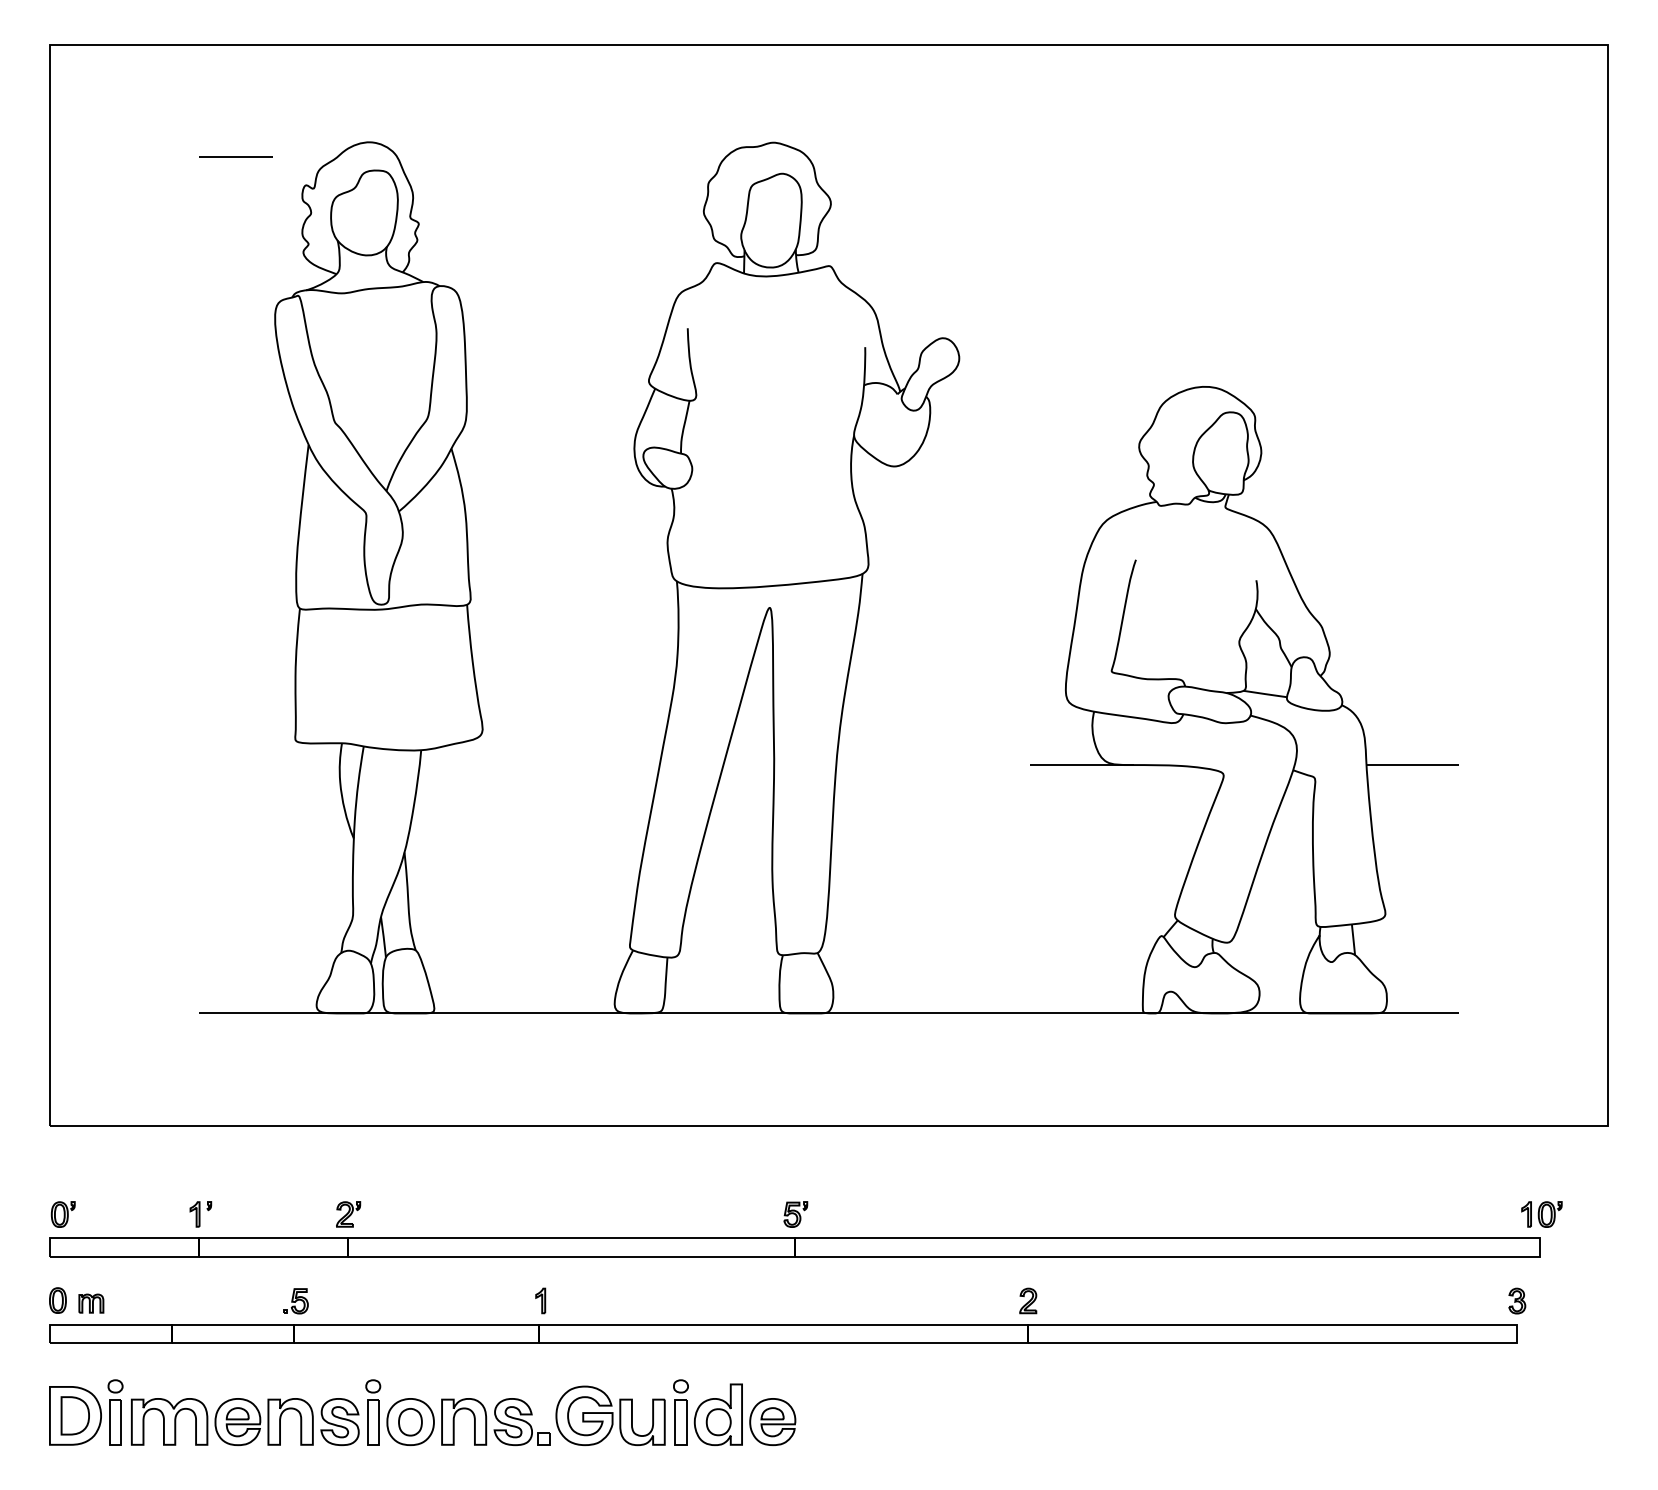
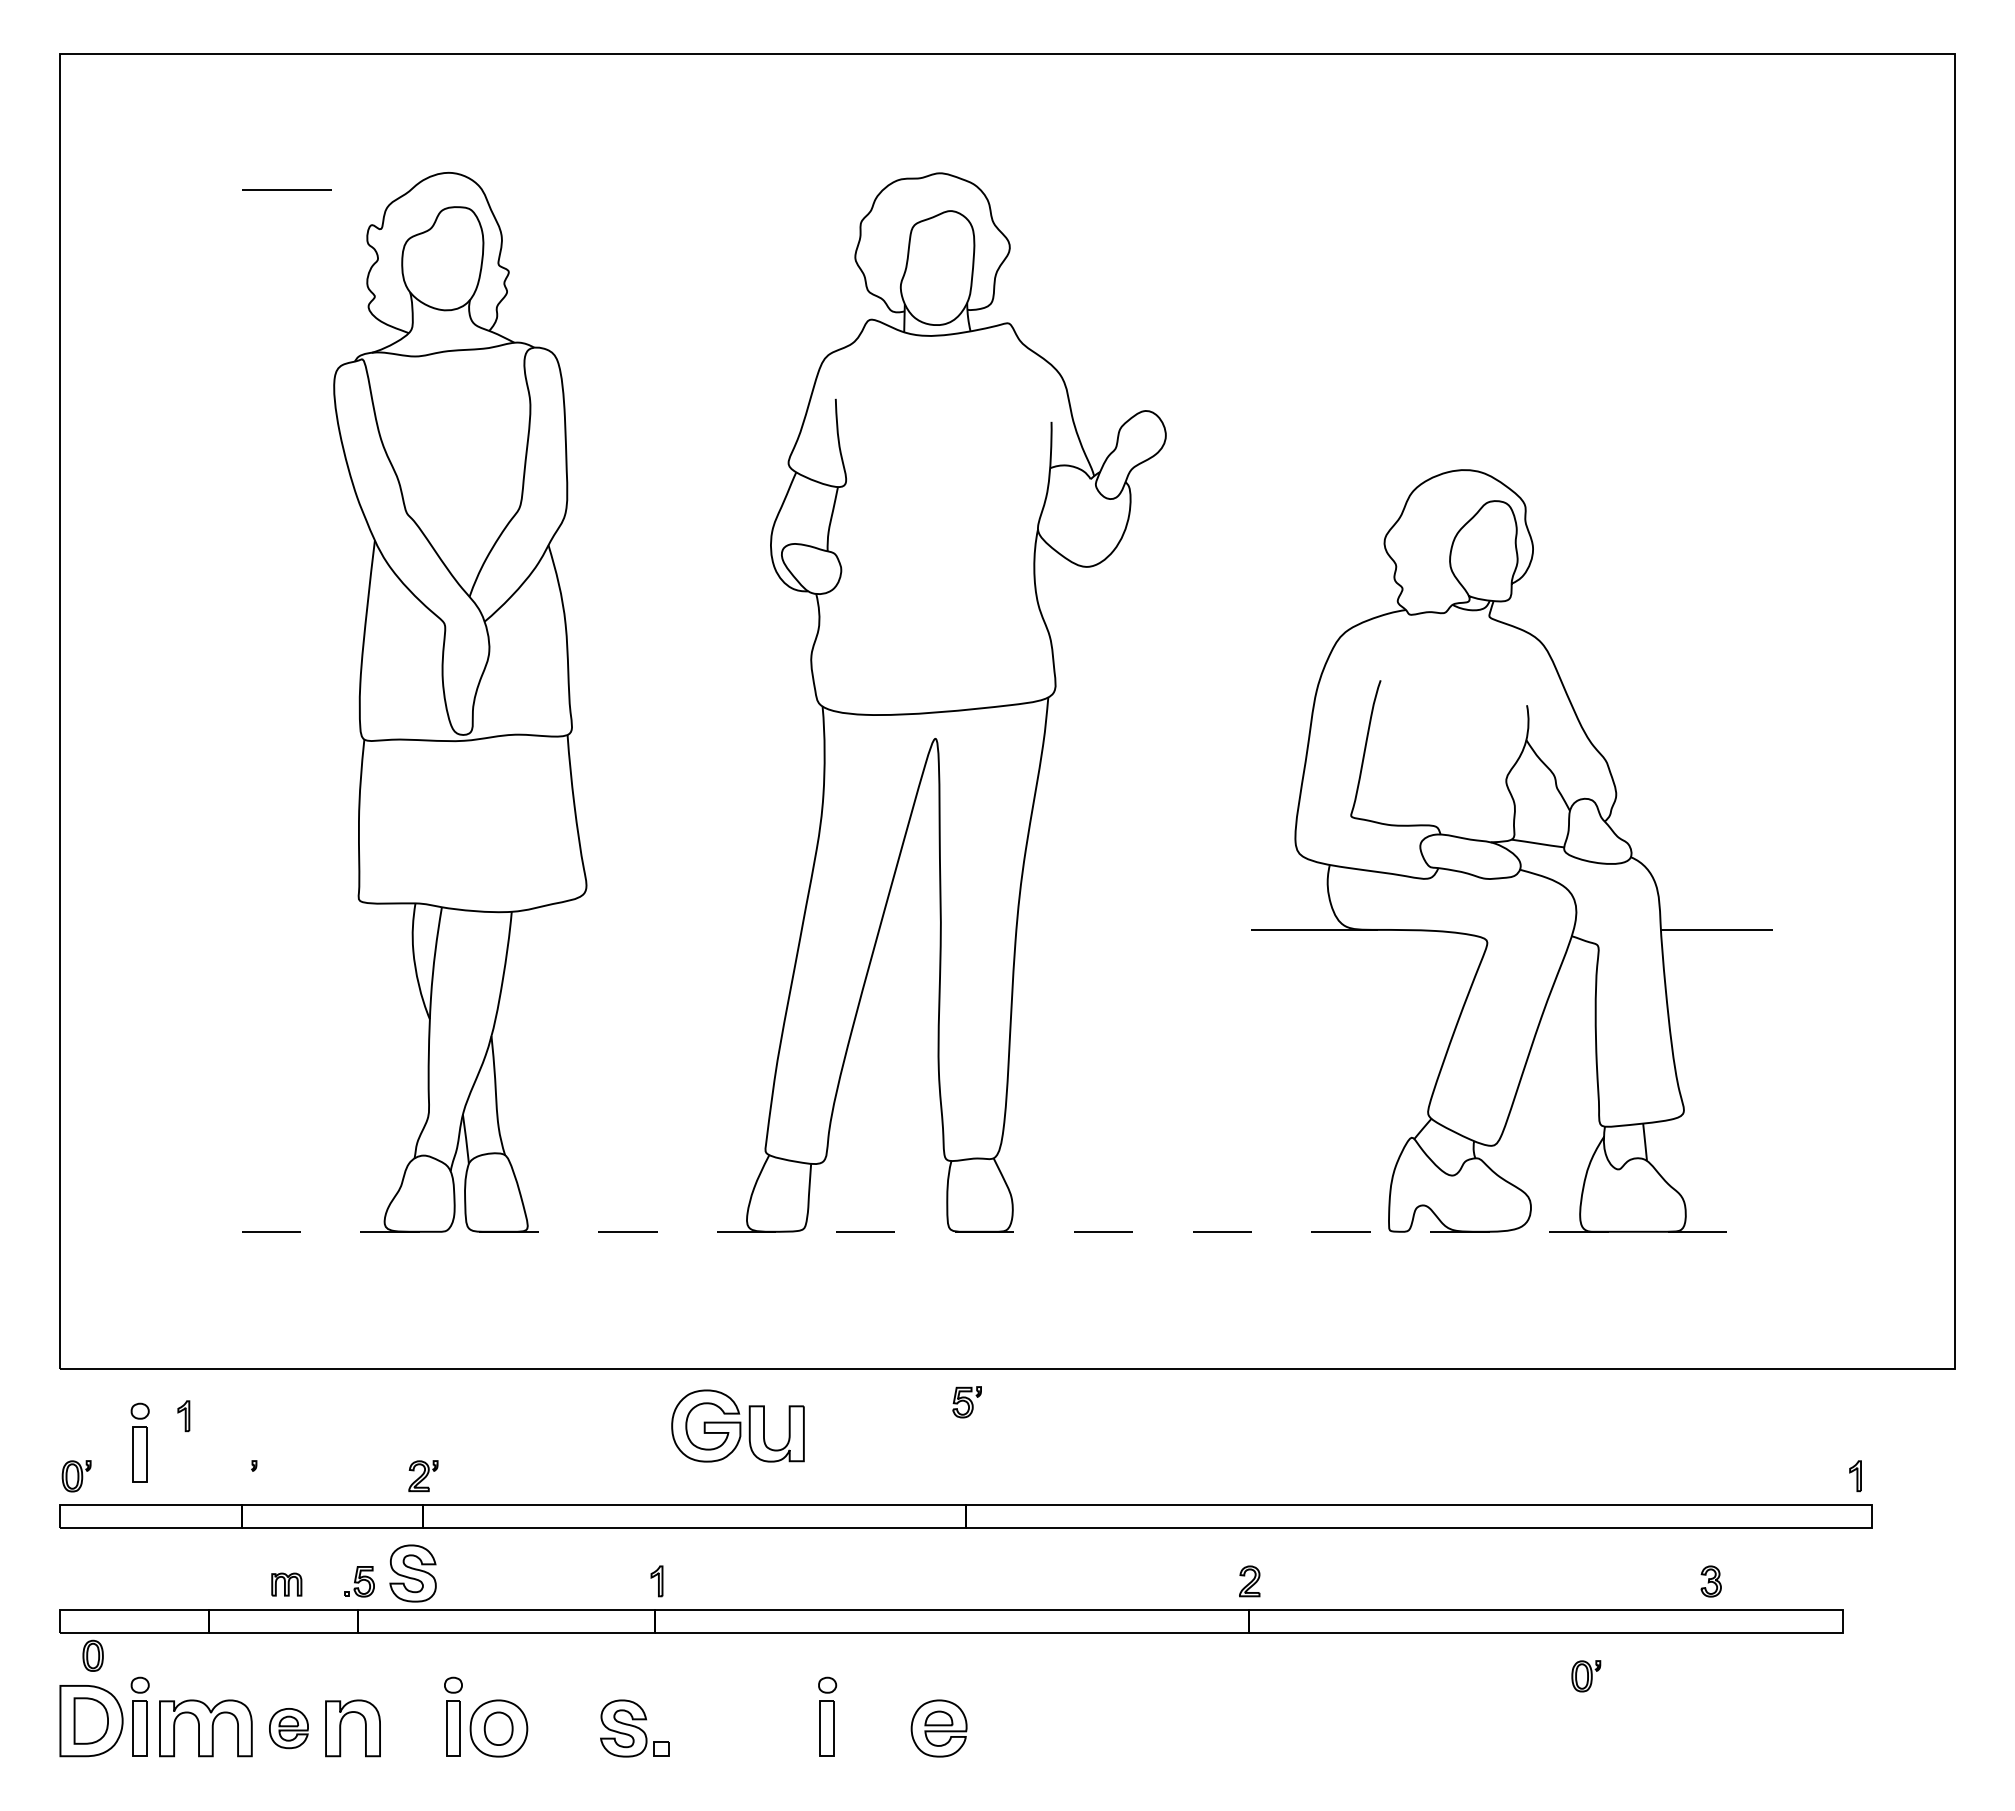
line: (829, 1013) -> (1007, 1231), solid -> dashed
part: (114, 1186) -> (139, 1442), added
part: (194, 1214) -> (183, 1416), moved
part: (795, 1214) -> (966, 1402), moved
part: (1550, 1214) -> (1586, 1676), moved
part: (57, 1300) -> (92, 1655), moved
part: (1516, 1301) -> (1710, 1581), moved
part: (91, 1303) -> (286, 1584), moved
part: (717, 1414) -> (872, 1719), removed
part: (610, 1415) -> (737, 1425), moved
part: (237, 1421) -> (288, 1728), size x0.7
part: (339, 1421) -> (412, 1573), moved
part: (454, 1421) -> (552, 1728), removed

